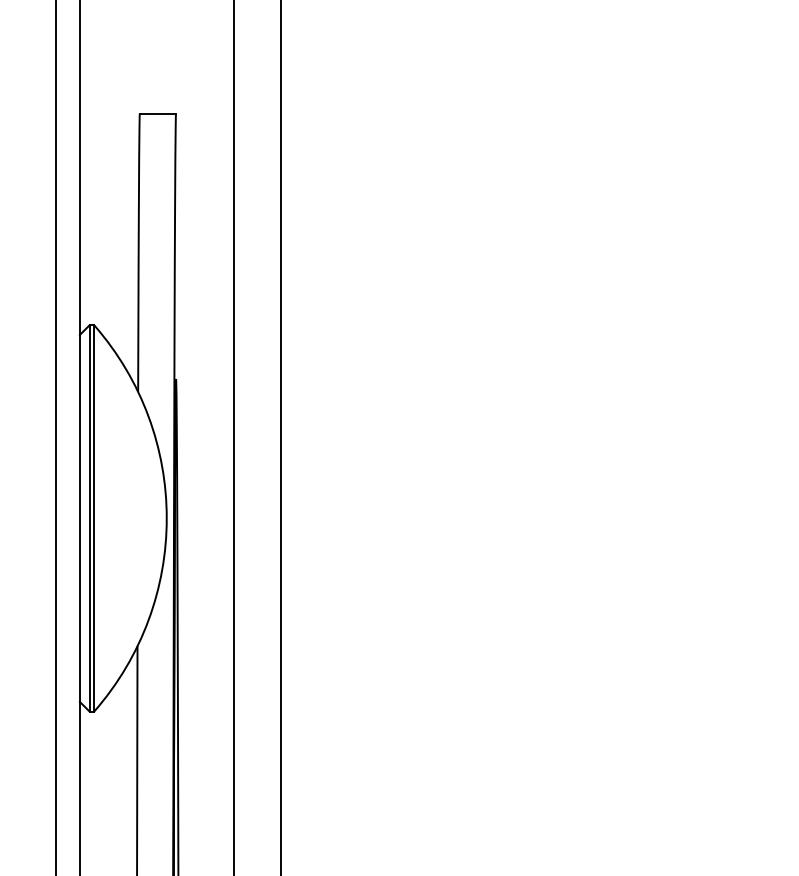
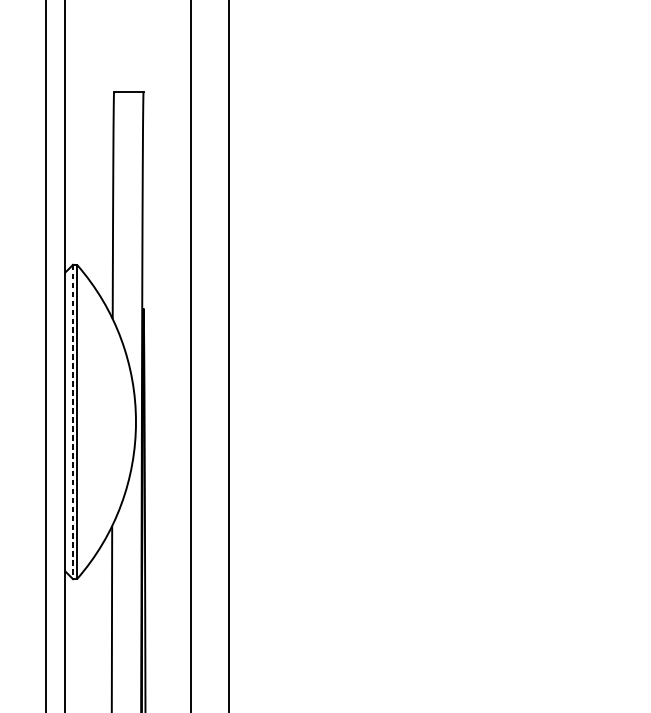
line: (89, 518) -> (73, 422), solid -> dashed

